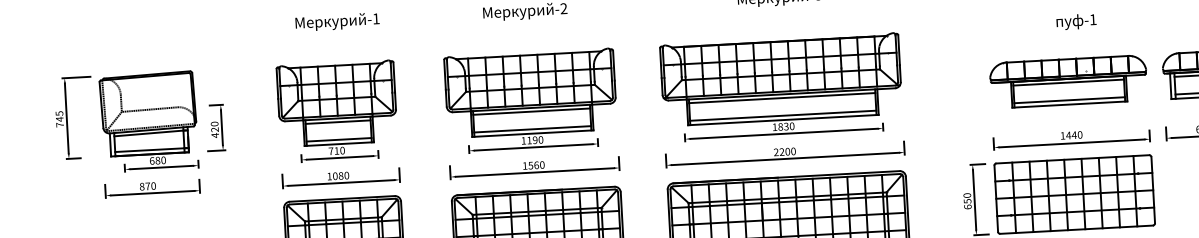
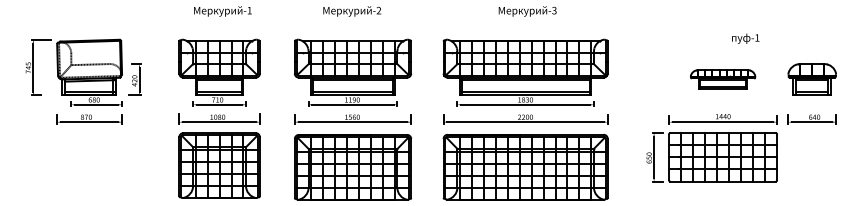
text: (1076, 21) -> (745, 38), moved
part: (1067, 81) -> (722, 79), size x0.6

